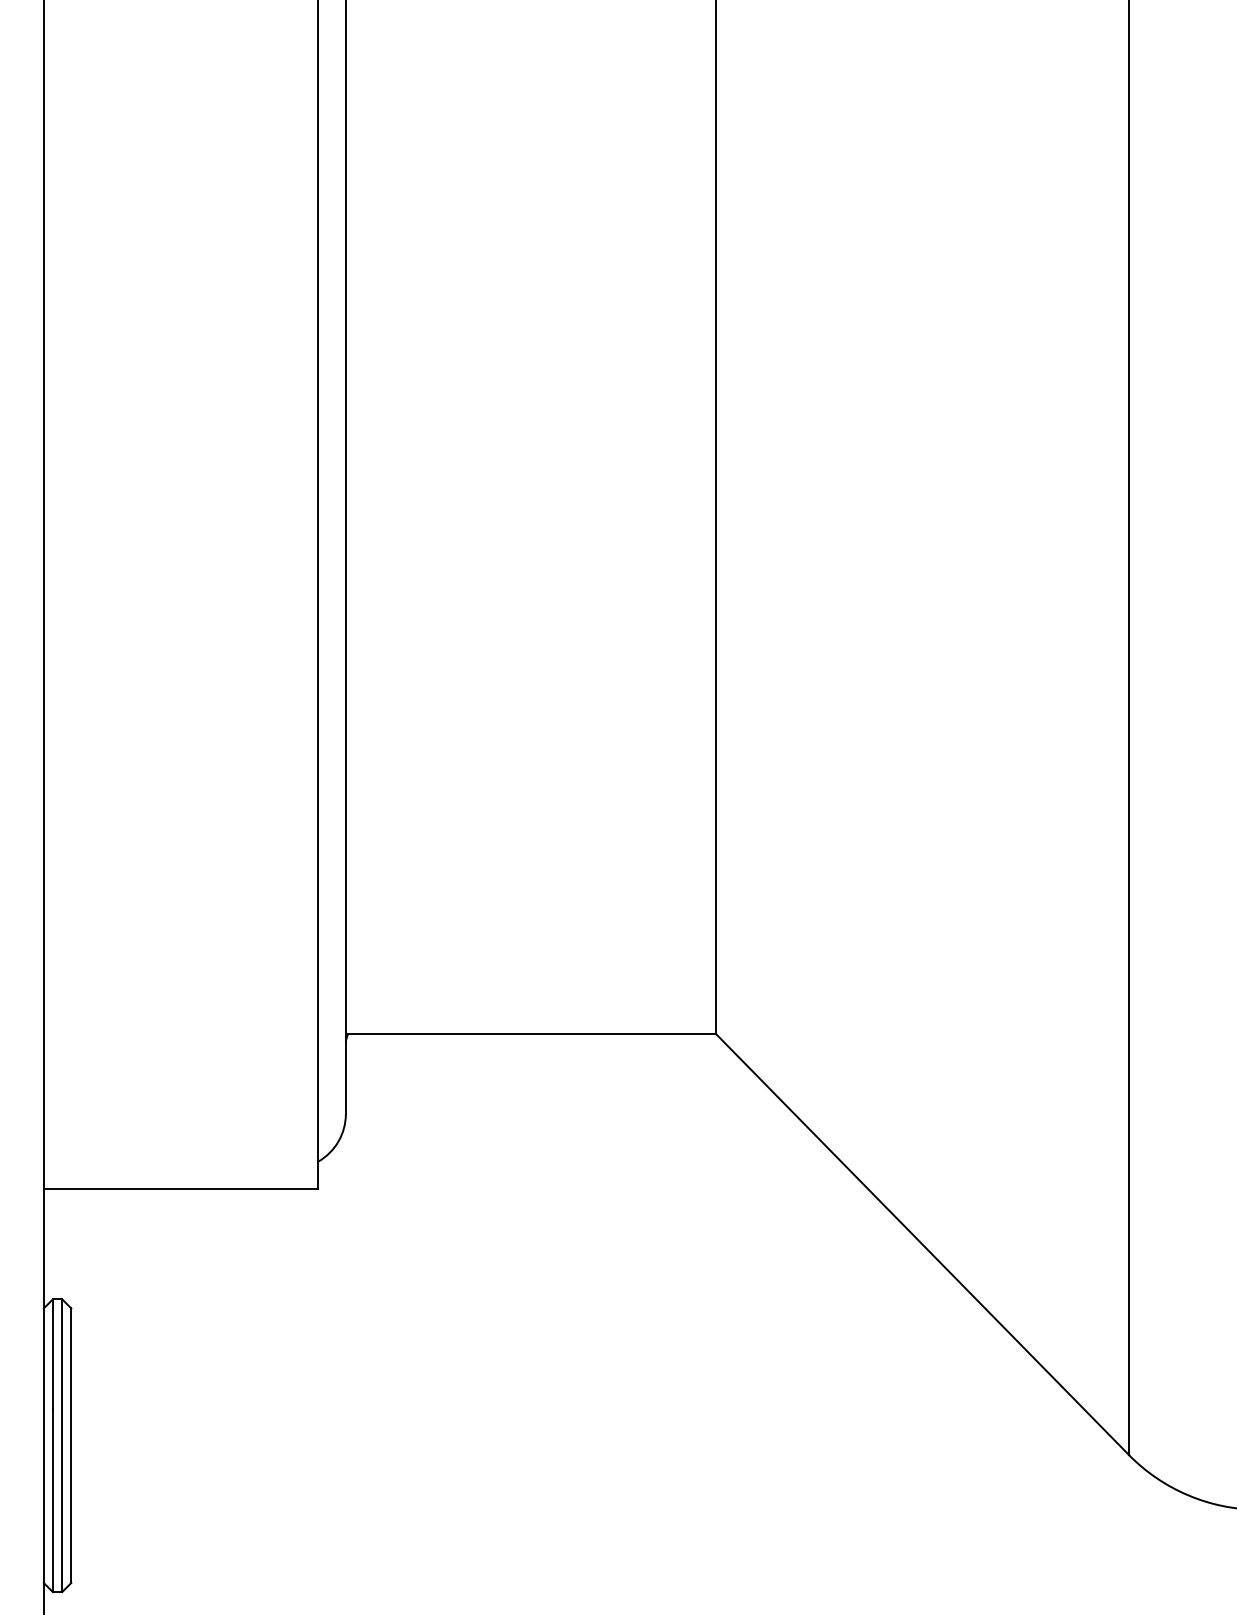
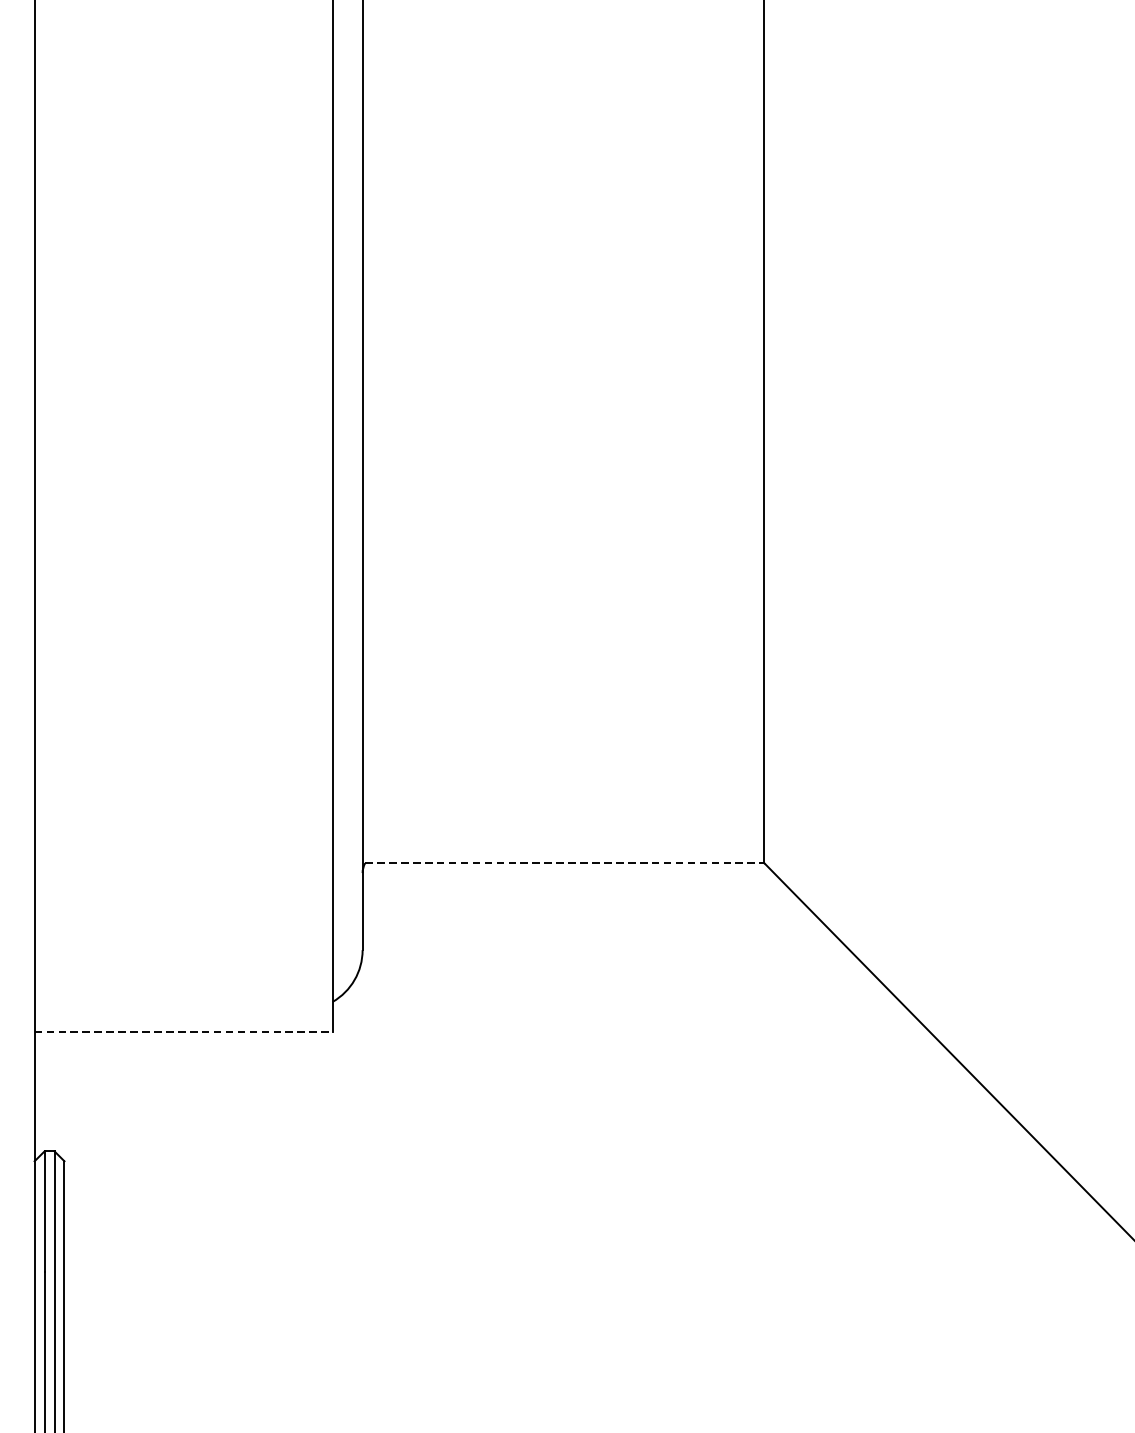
line: (532, 1033) -> (565, 862), solid -> dashed
line: (181, 1189) -> (184, 1032), solid -> dashed

